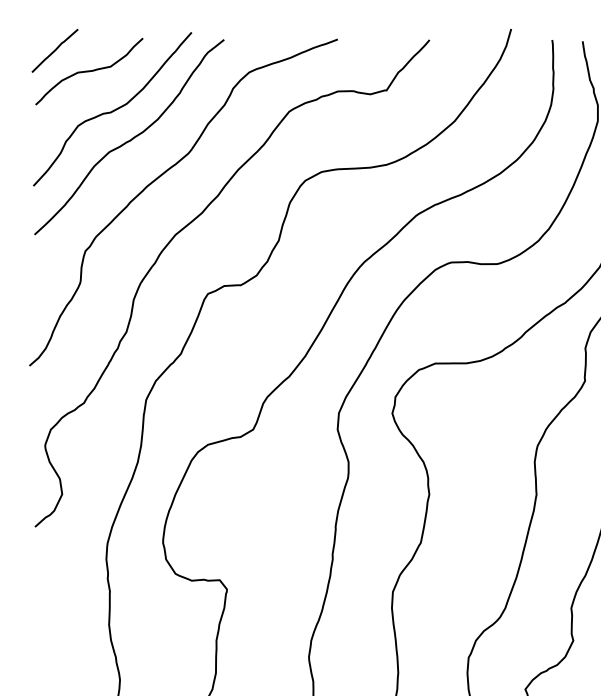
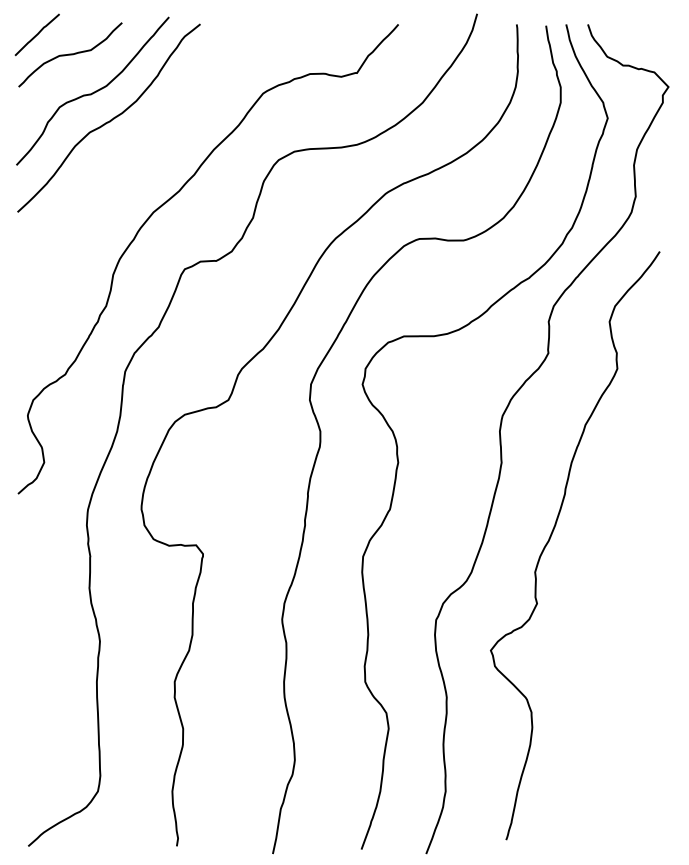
curve: (159, 178) -> (138, 157), removed

